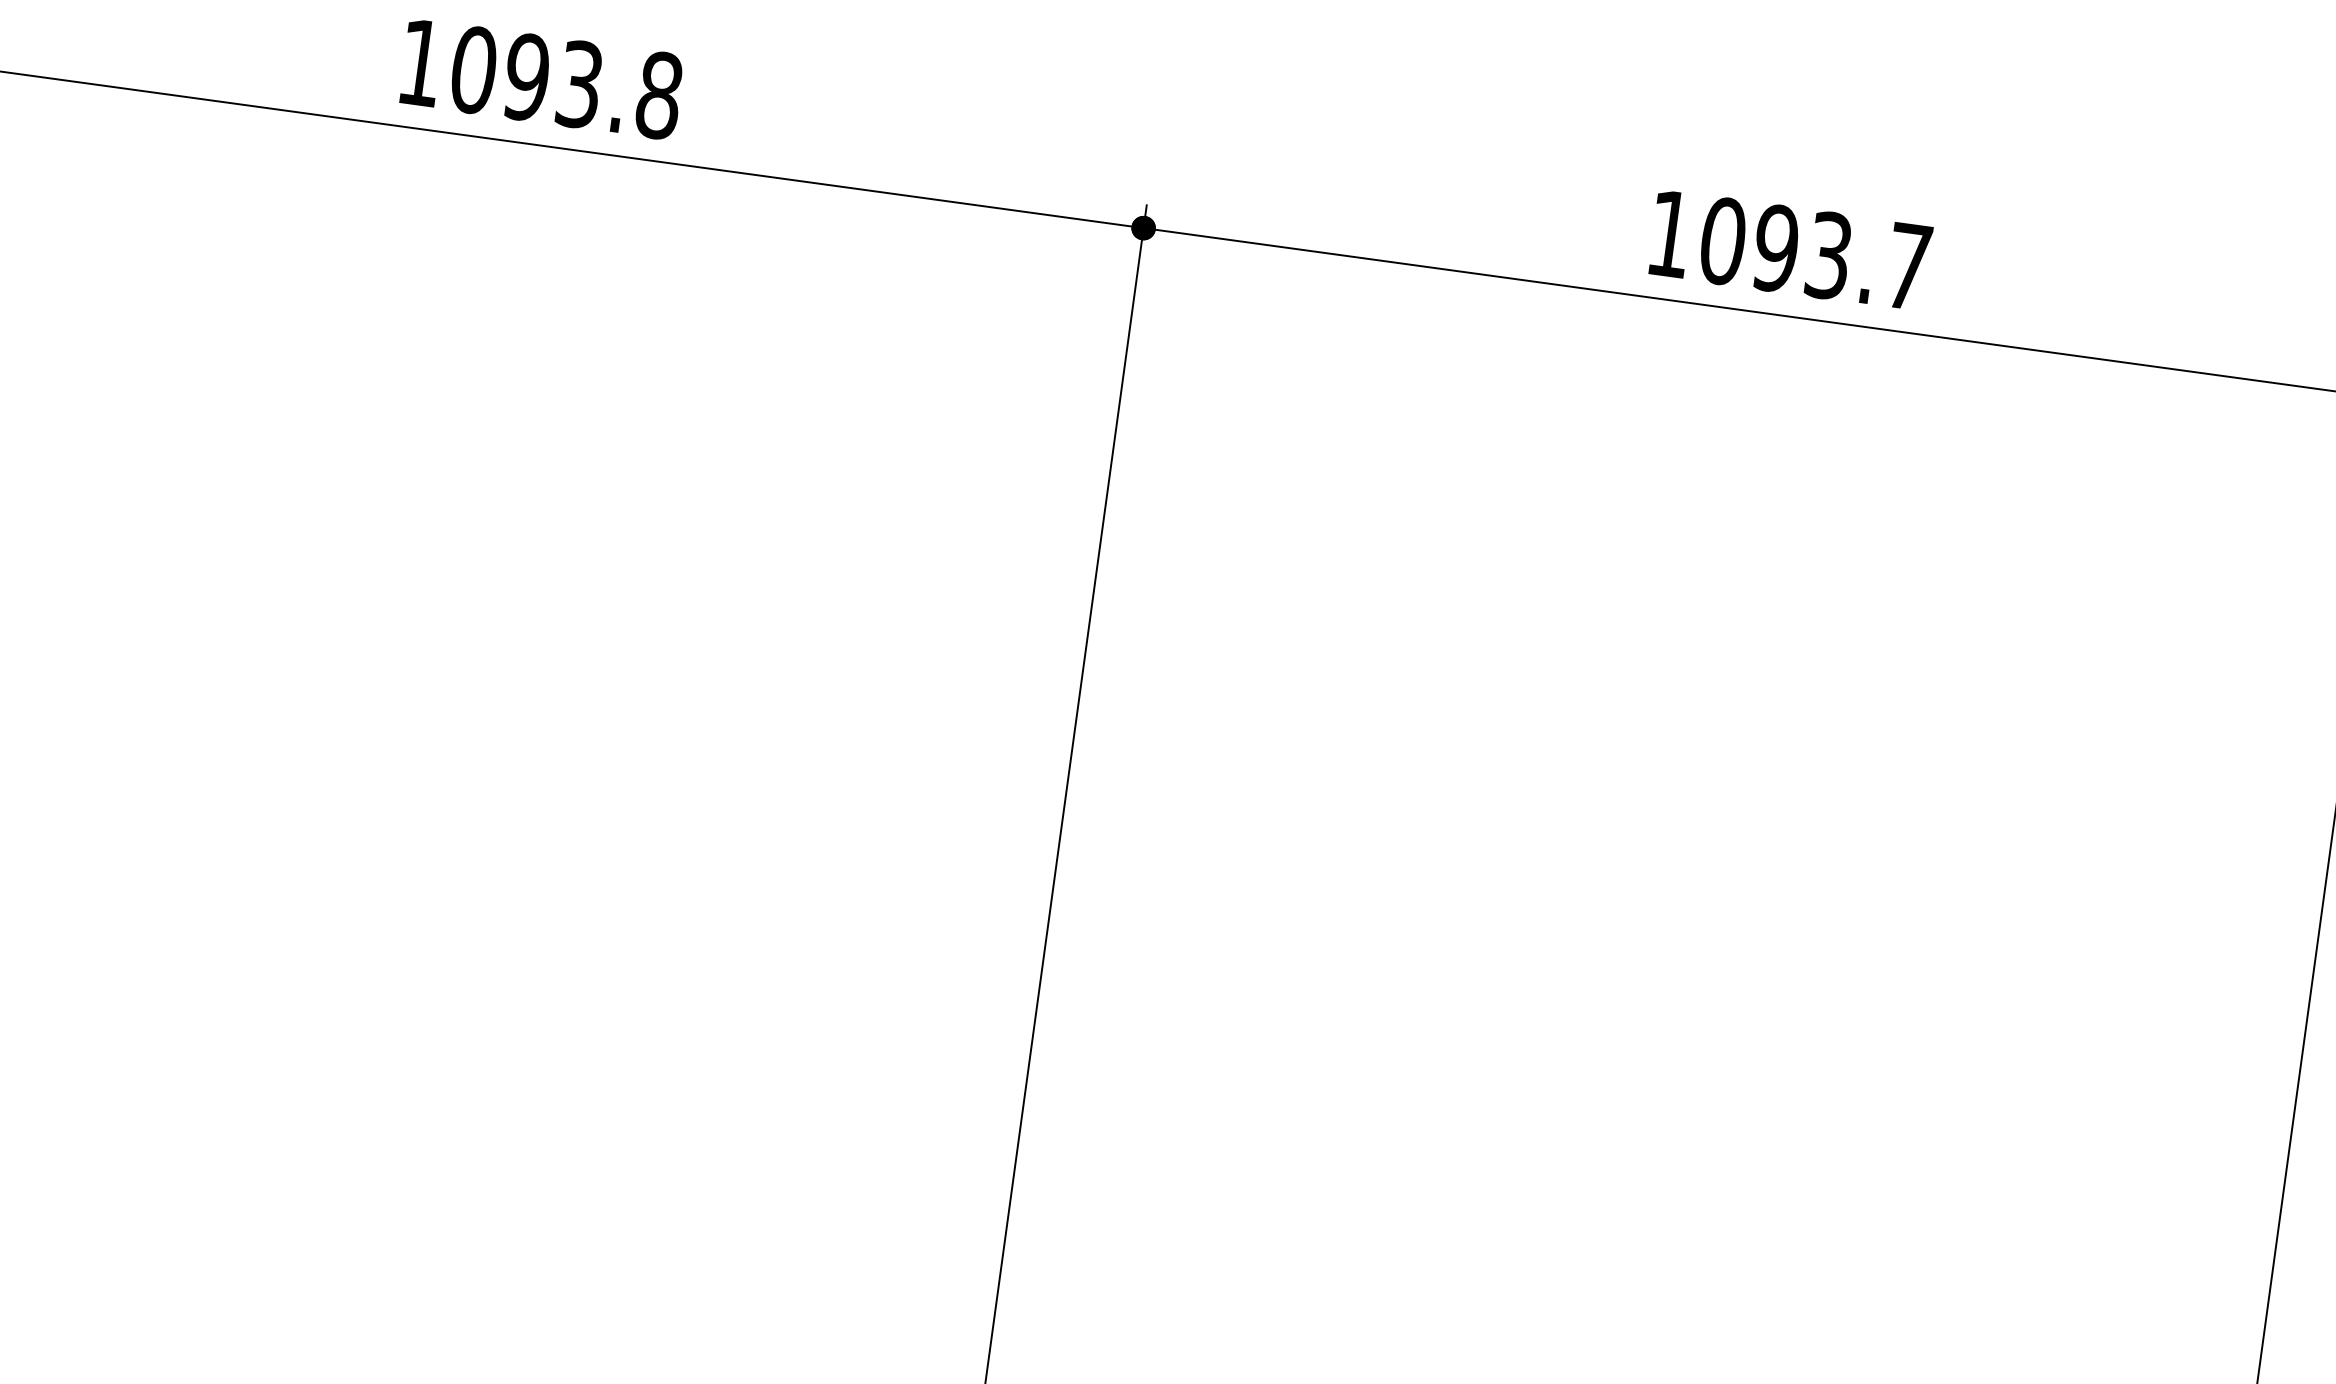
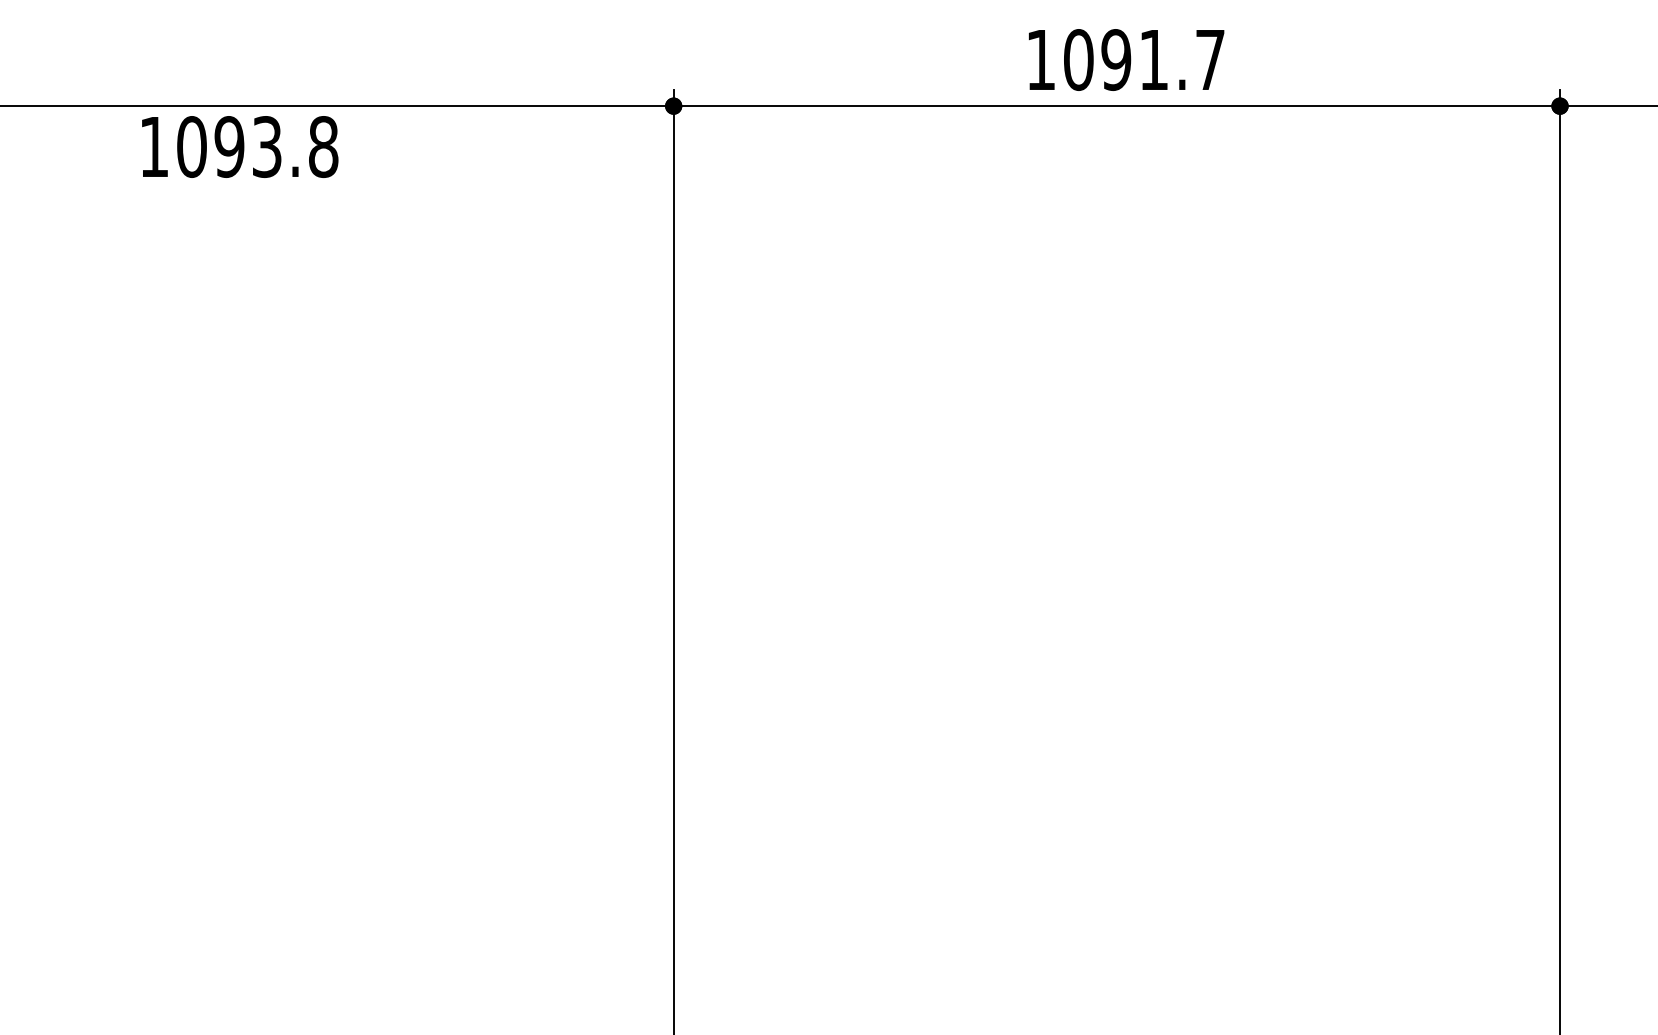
text: (542, 78) -> (240, 146), moved
text: (1828, 256) -> (1153, 60), 1093.7 -> 1091.7

